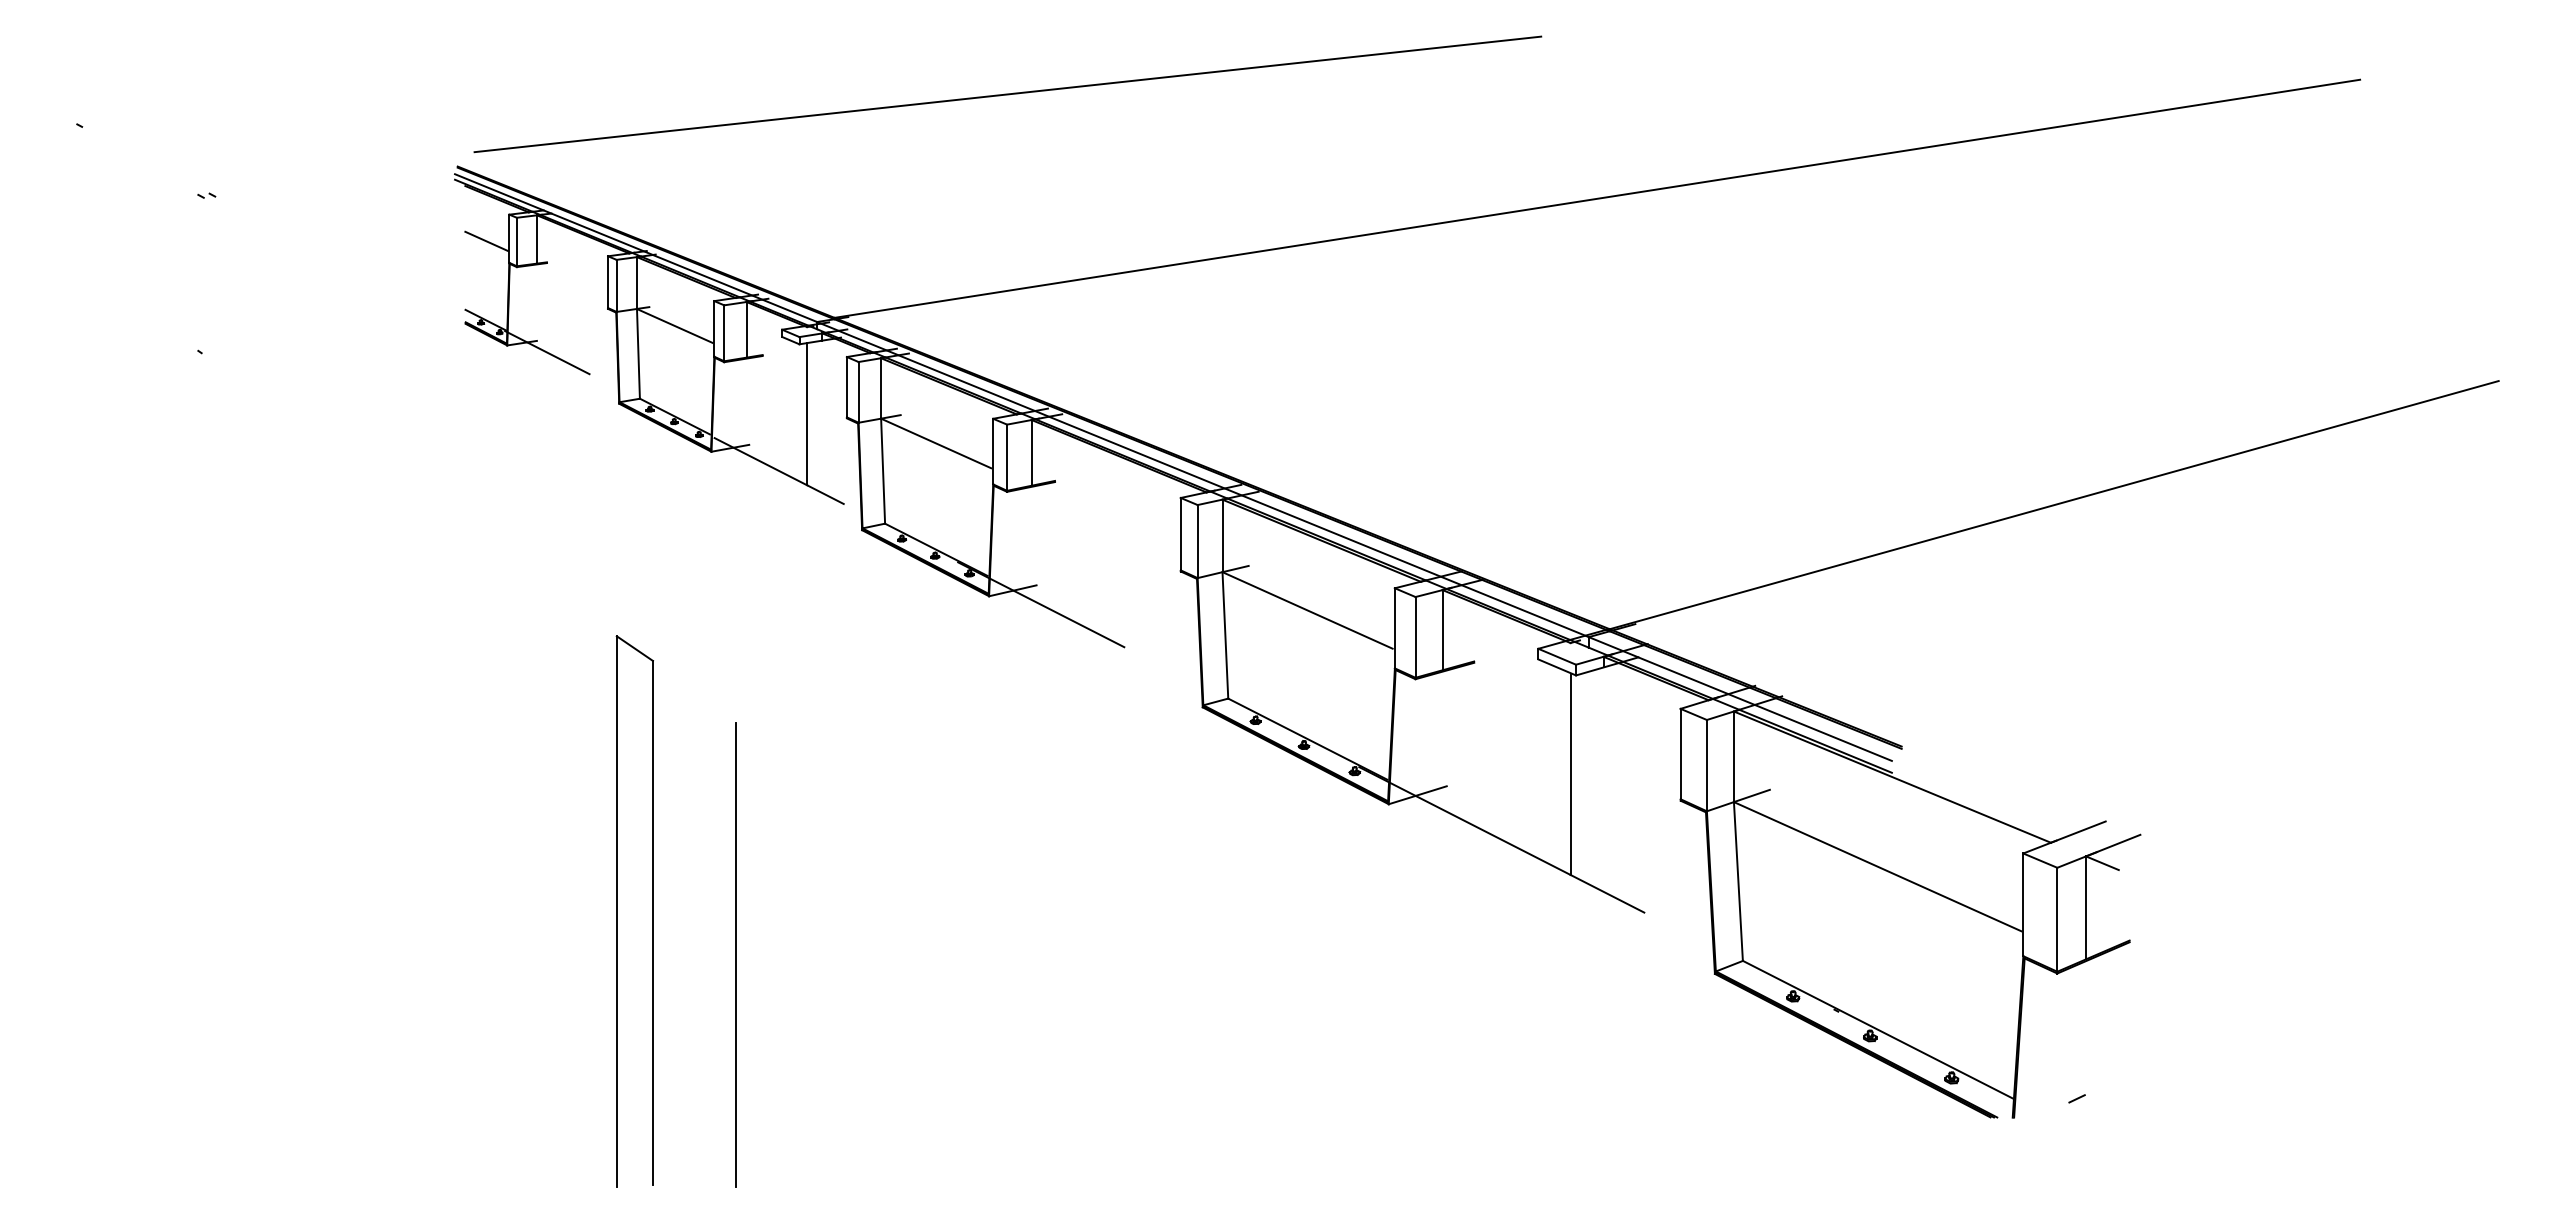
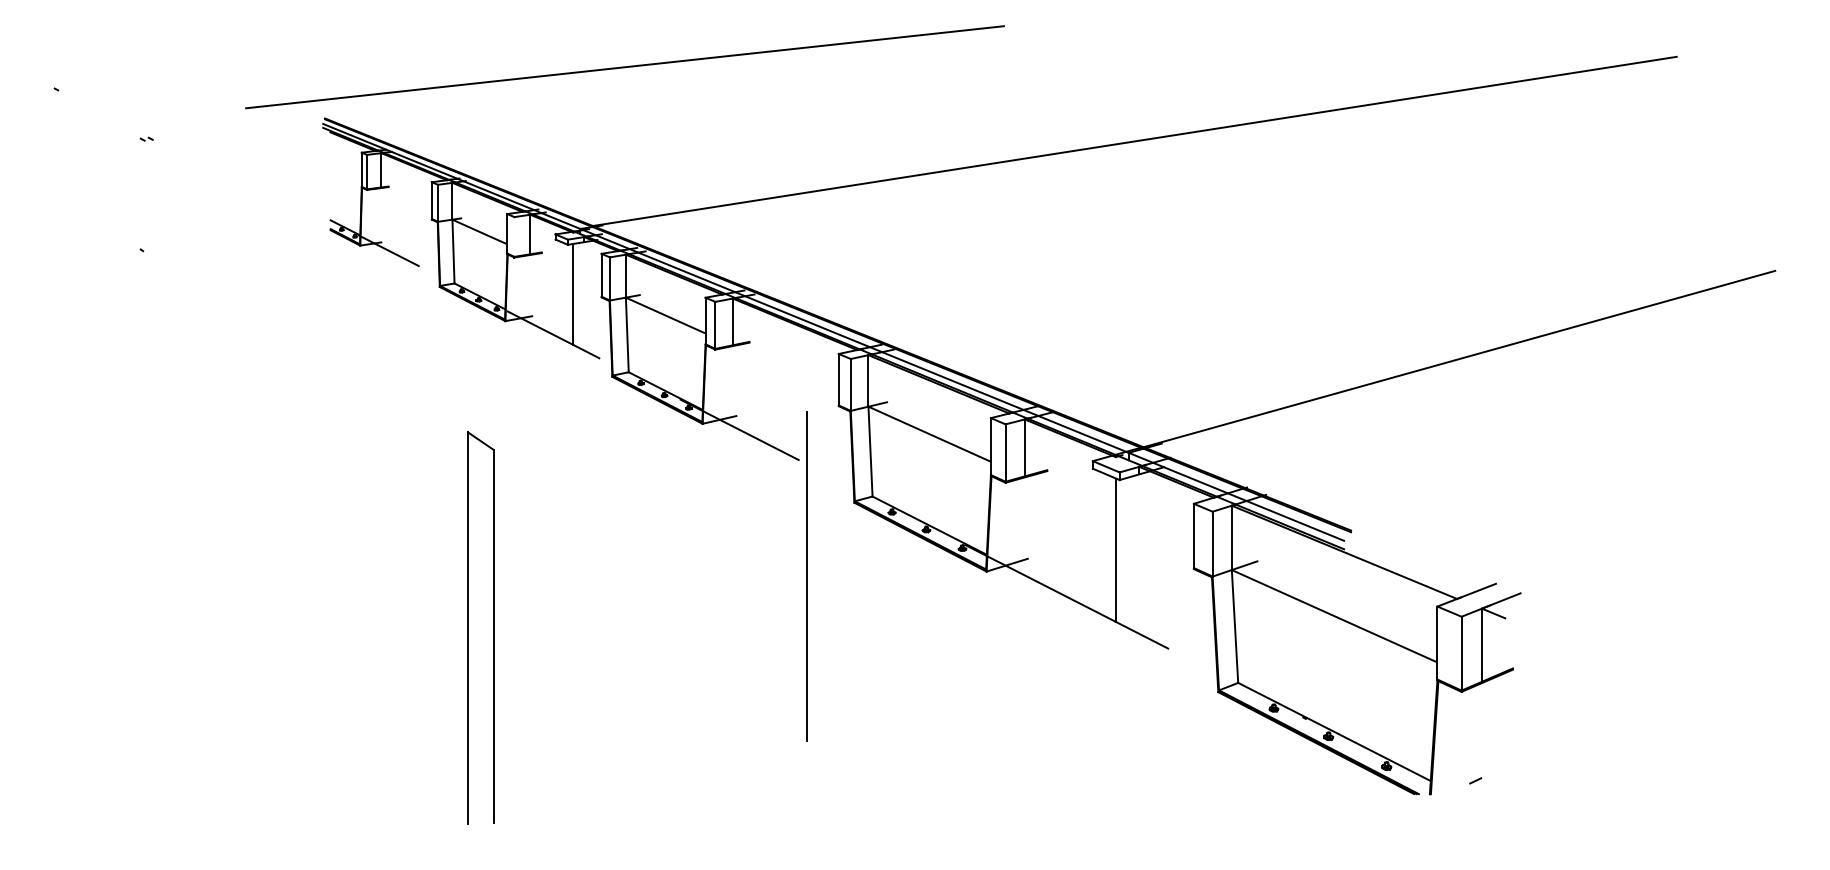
line: (1007, 94) -> (624, 67), moved
line: (486, 240) -> (345, 171), removed
line: (724, 333) -> (514, 237), removed
part: (617, 911) -> (468, 627), moved
line: (735, 954) -> (805, 576), moved

